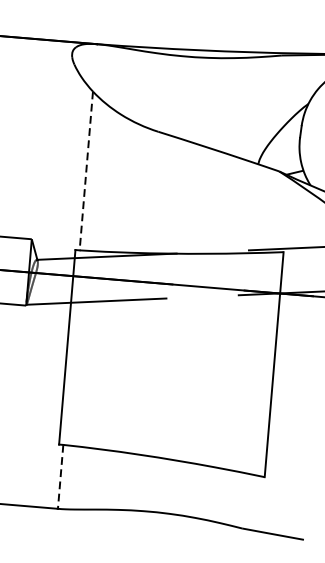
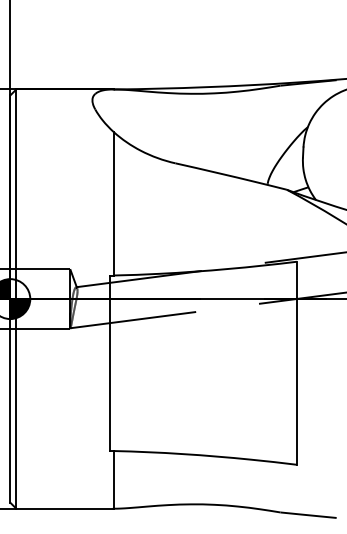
line: (85, 170) -> (113, 203), dashed -> solid
line: (60, 476) -> (113, 479), dashed -> solid

